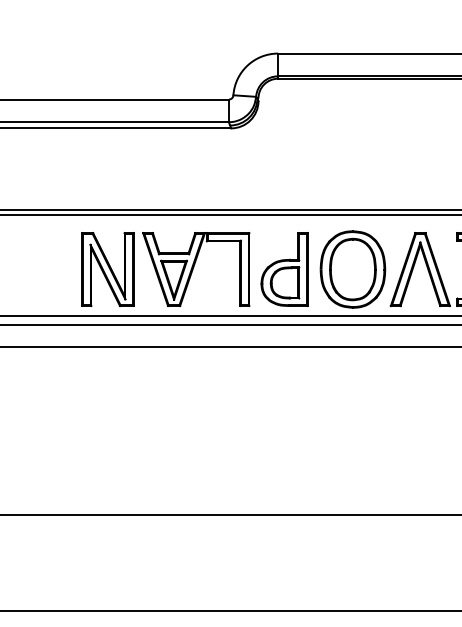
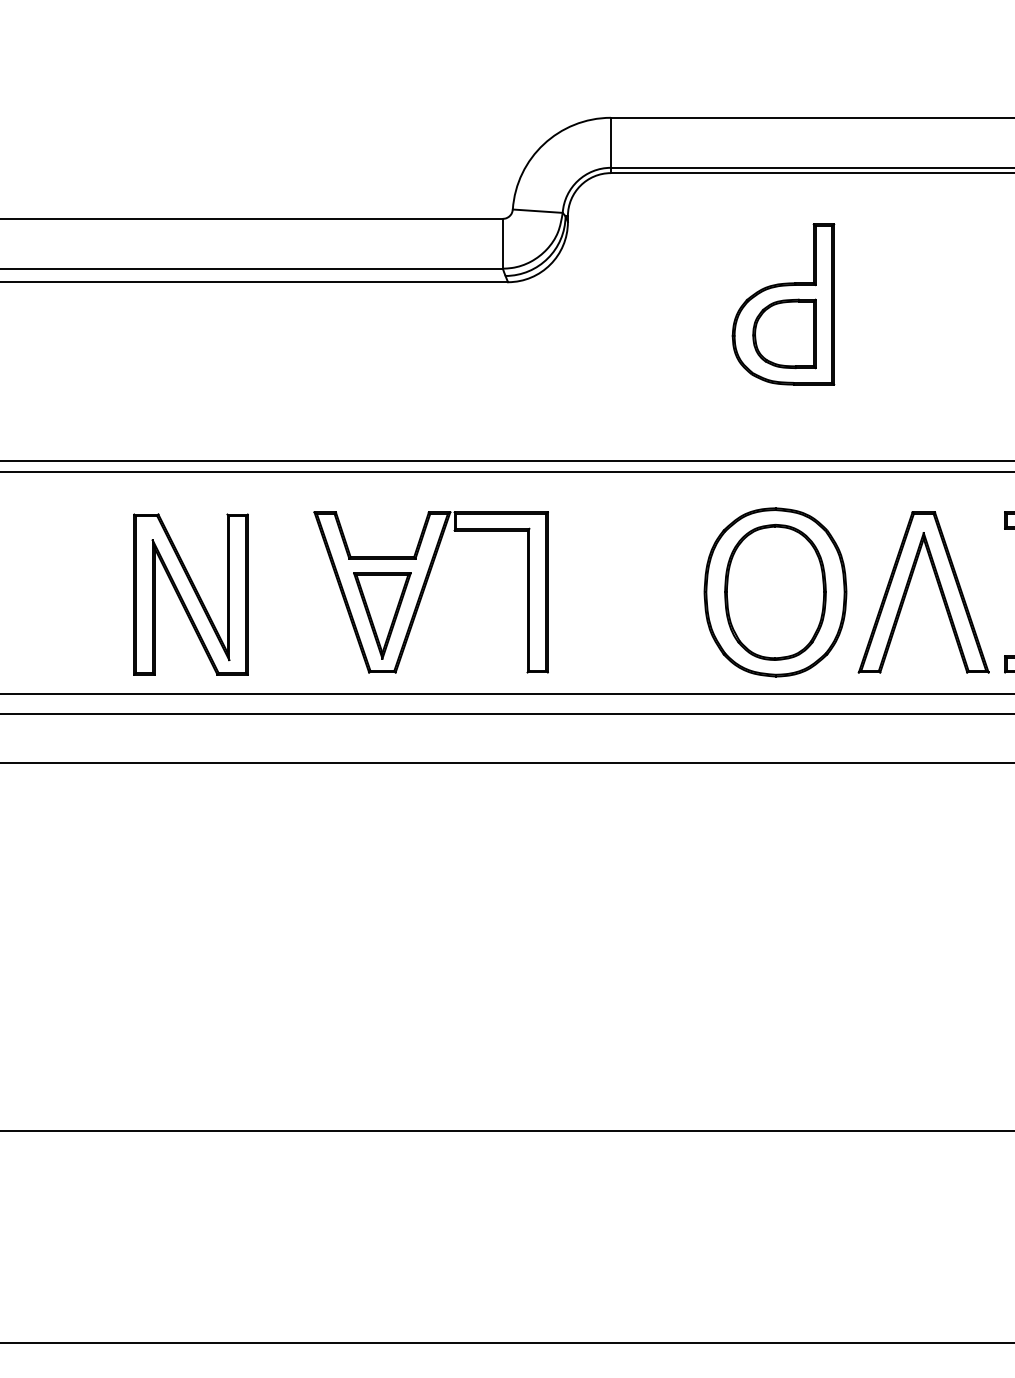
part: (107, 269) -> (189, 594), moved
part: (284, 269) -> (783, 304), moved

